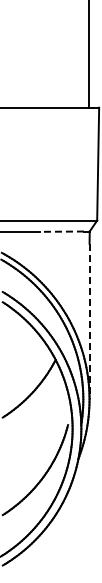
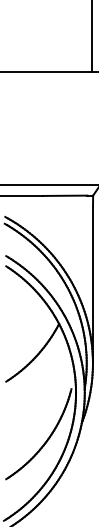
line: (61, 231) -> (64, 195), dashed -> solid
line: (89, 321) -> (92, 285), dashed -> solid

